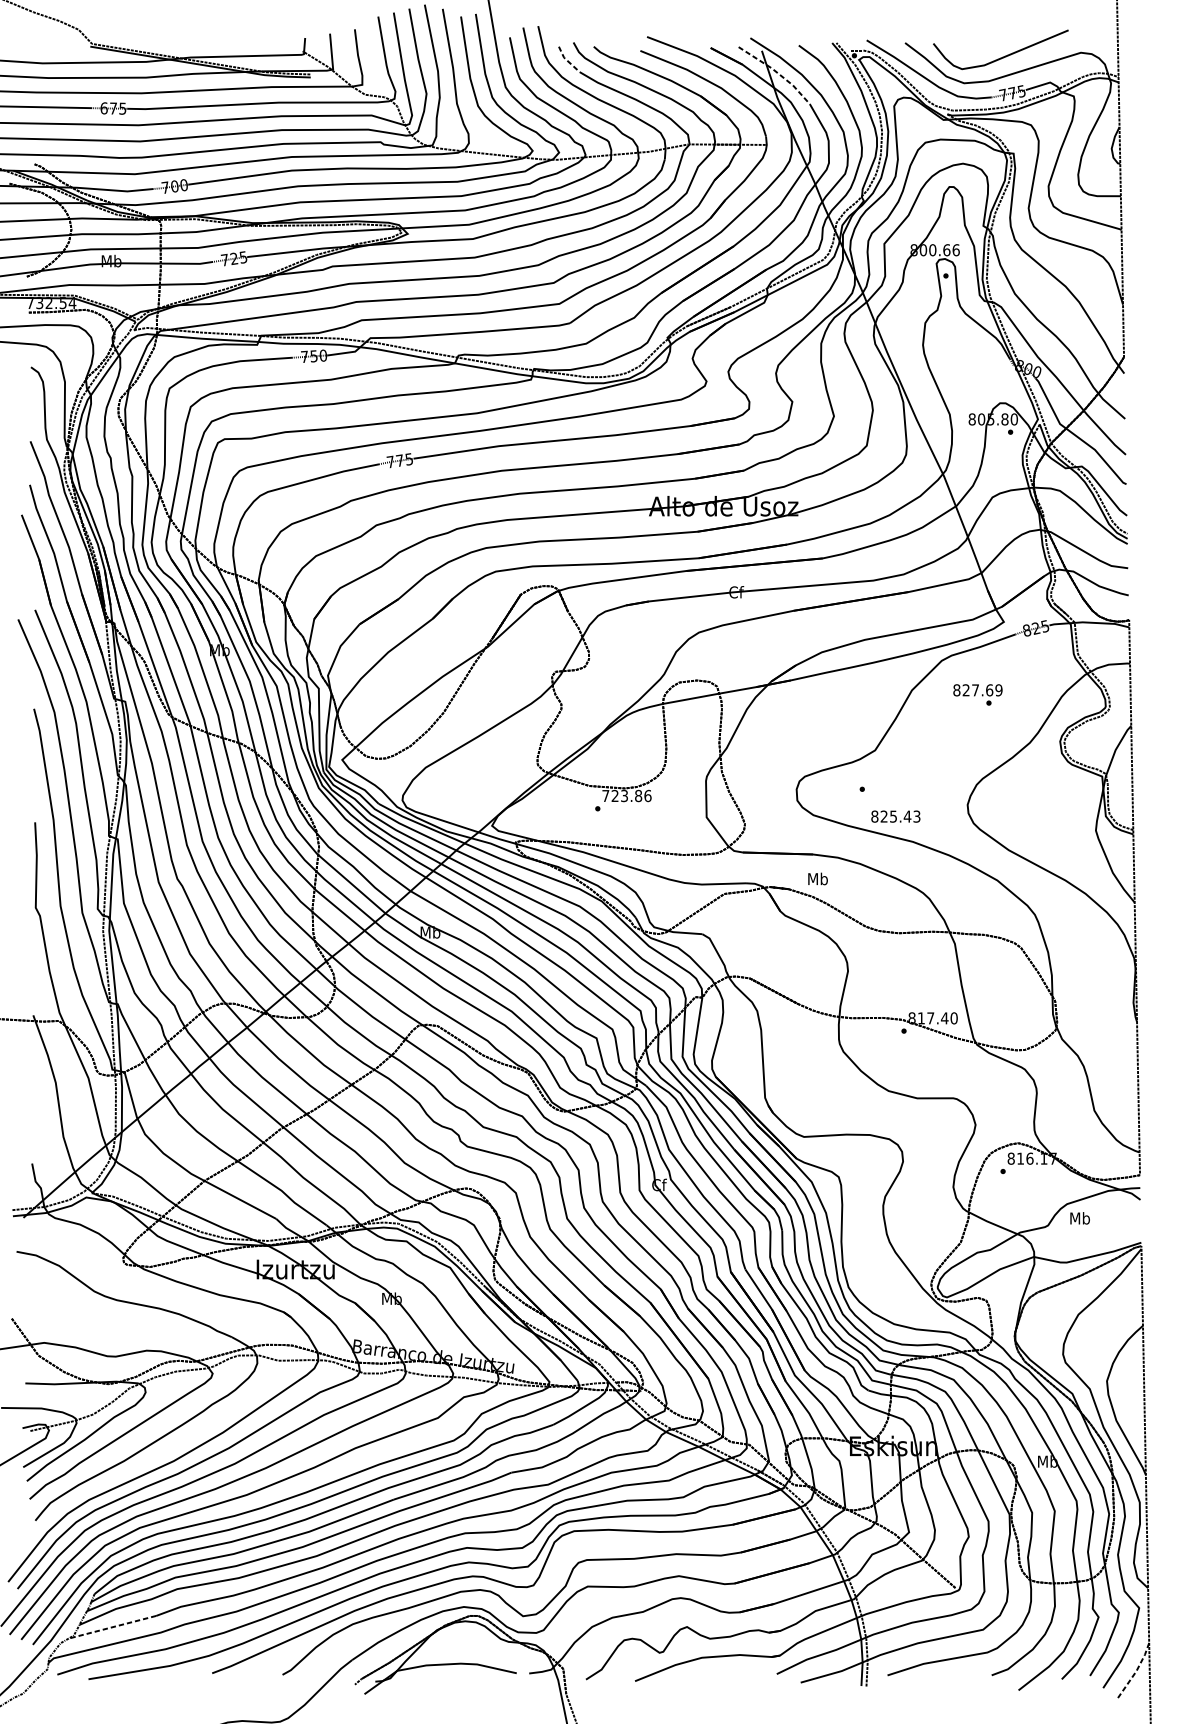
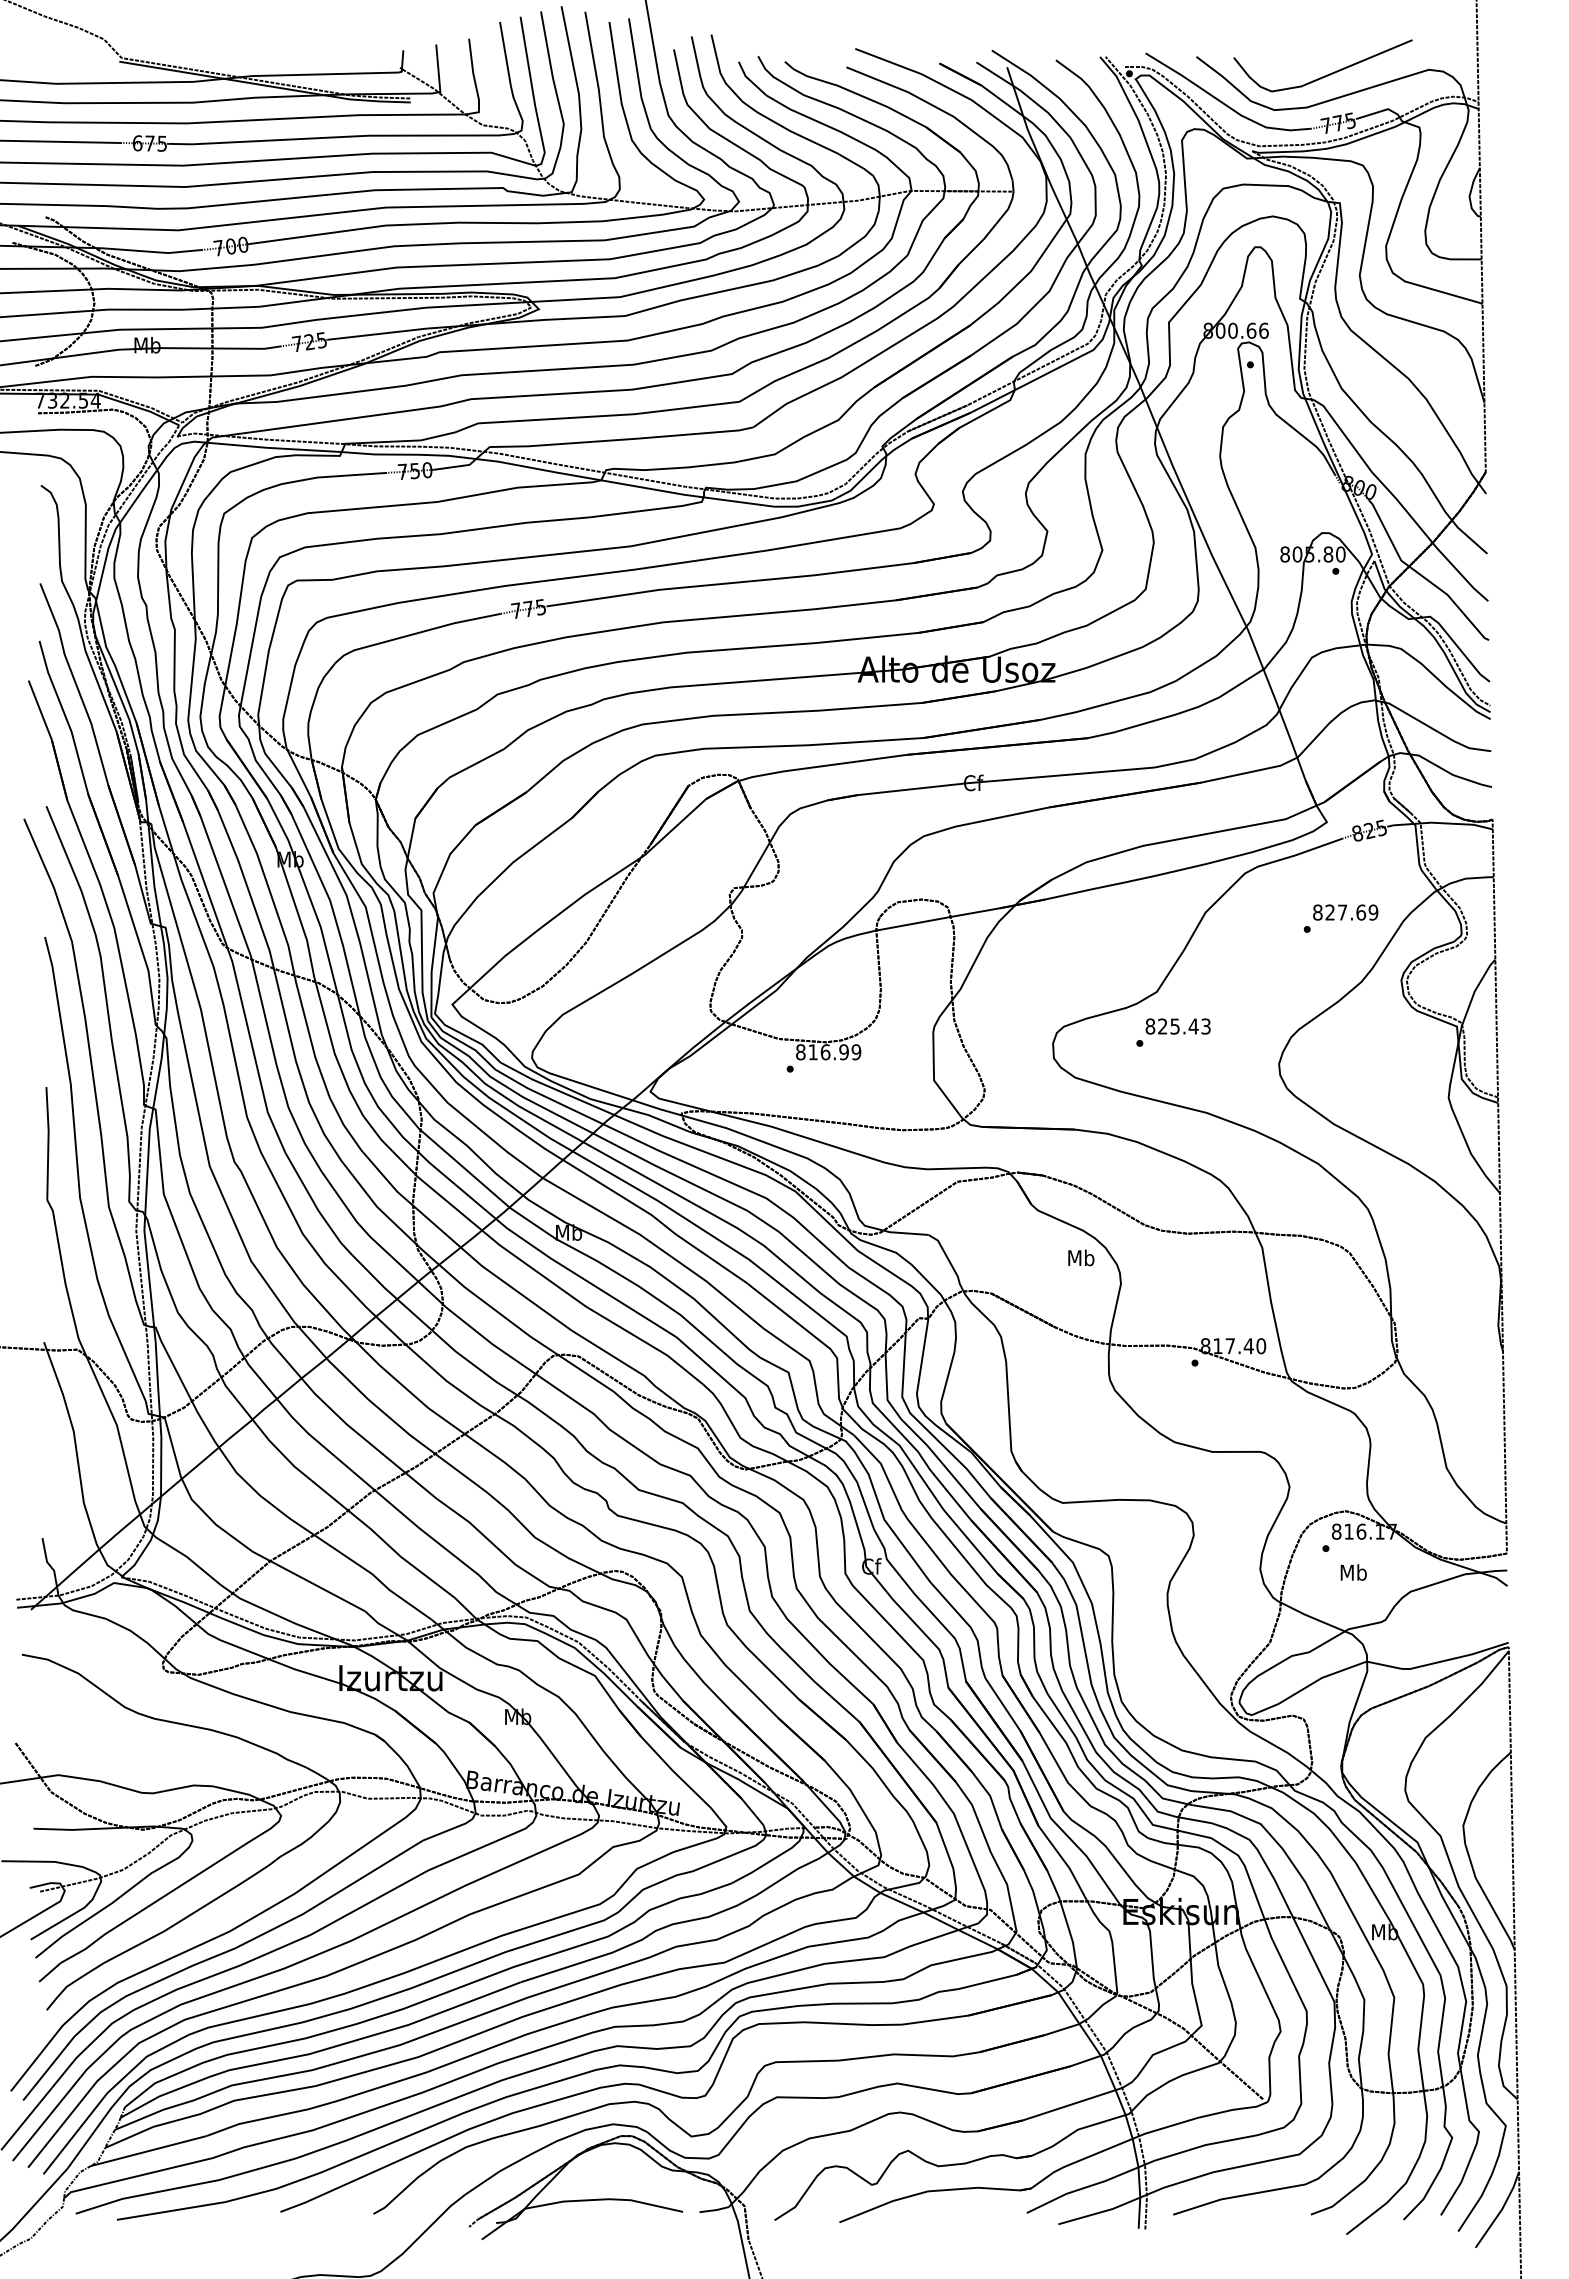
line: (567, 60) -> (749, 80), dashed -> solid
line: (777, 72) -> (1027, 95), dashed -> solid
text: (977, 690) -> (1345, 912), moved
text: (626, 796) -> (828, 1052), 723.86 -> 816.99
text: (895, 816) -> (1177, 1026), moved
text: (818, 878) -> (1081, 1257), moved
text: (1079, 1218) -> (1353, 1572), moved
line: (112, 1627) -> (148, 2151), dashed -> solid
line: (1135, 1672) -> (1501, 2210), dashed -> solid

